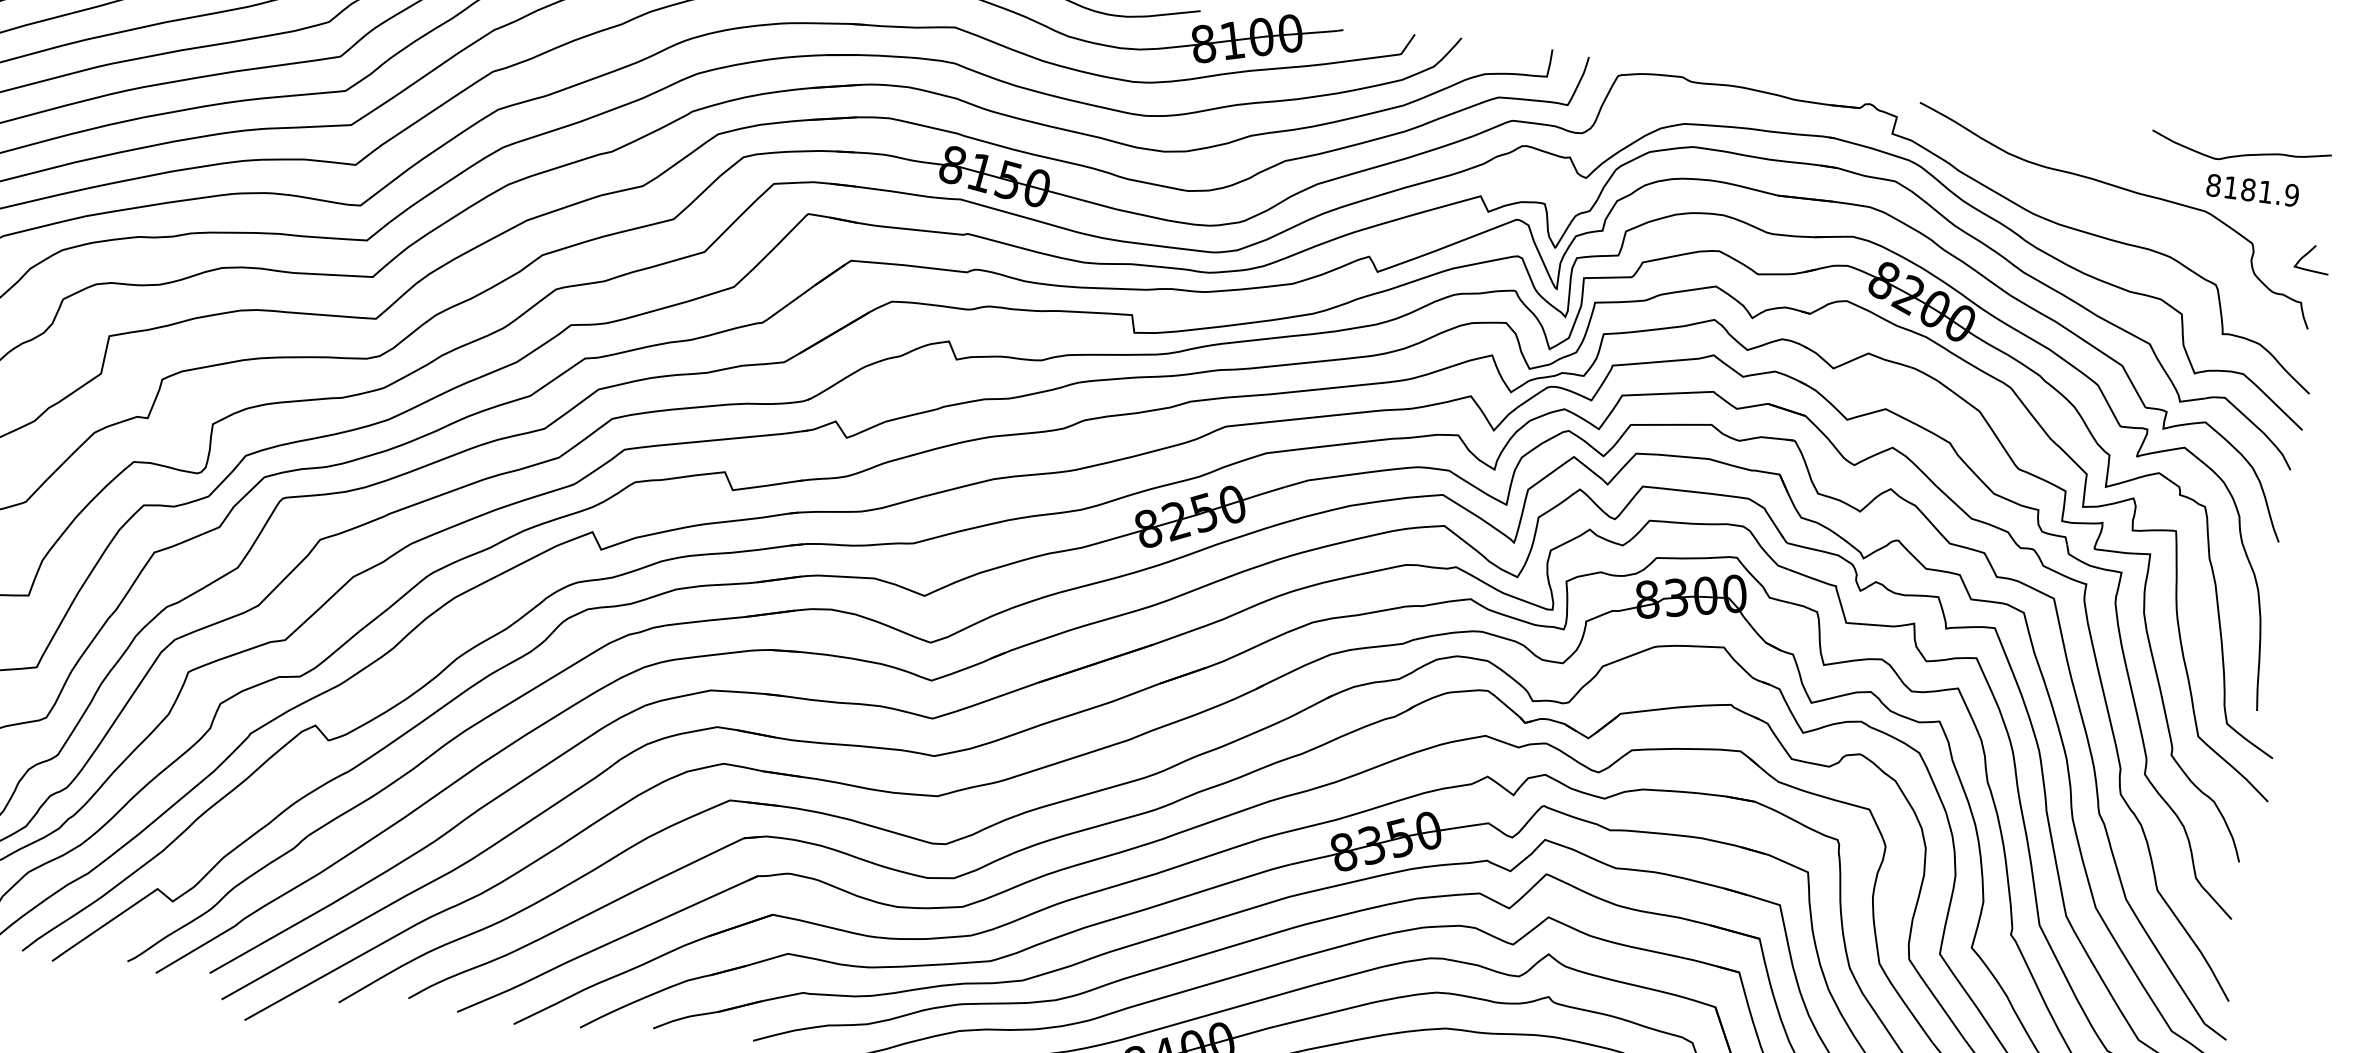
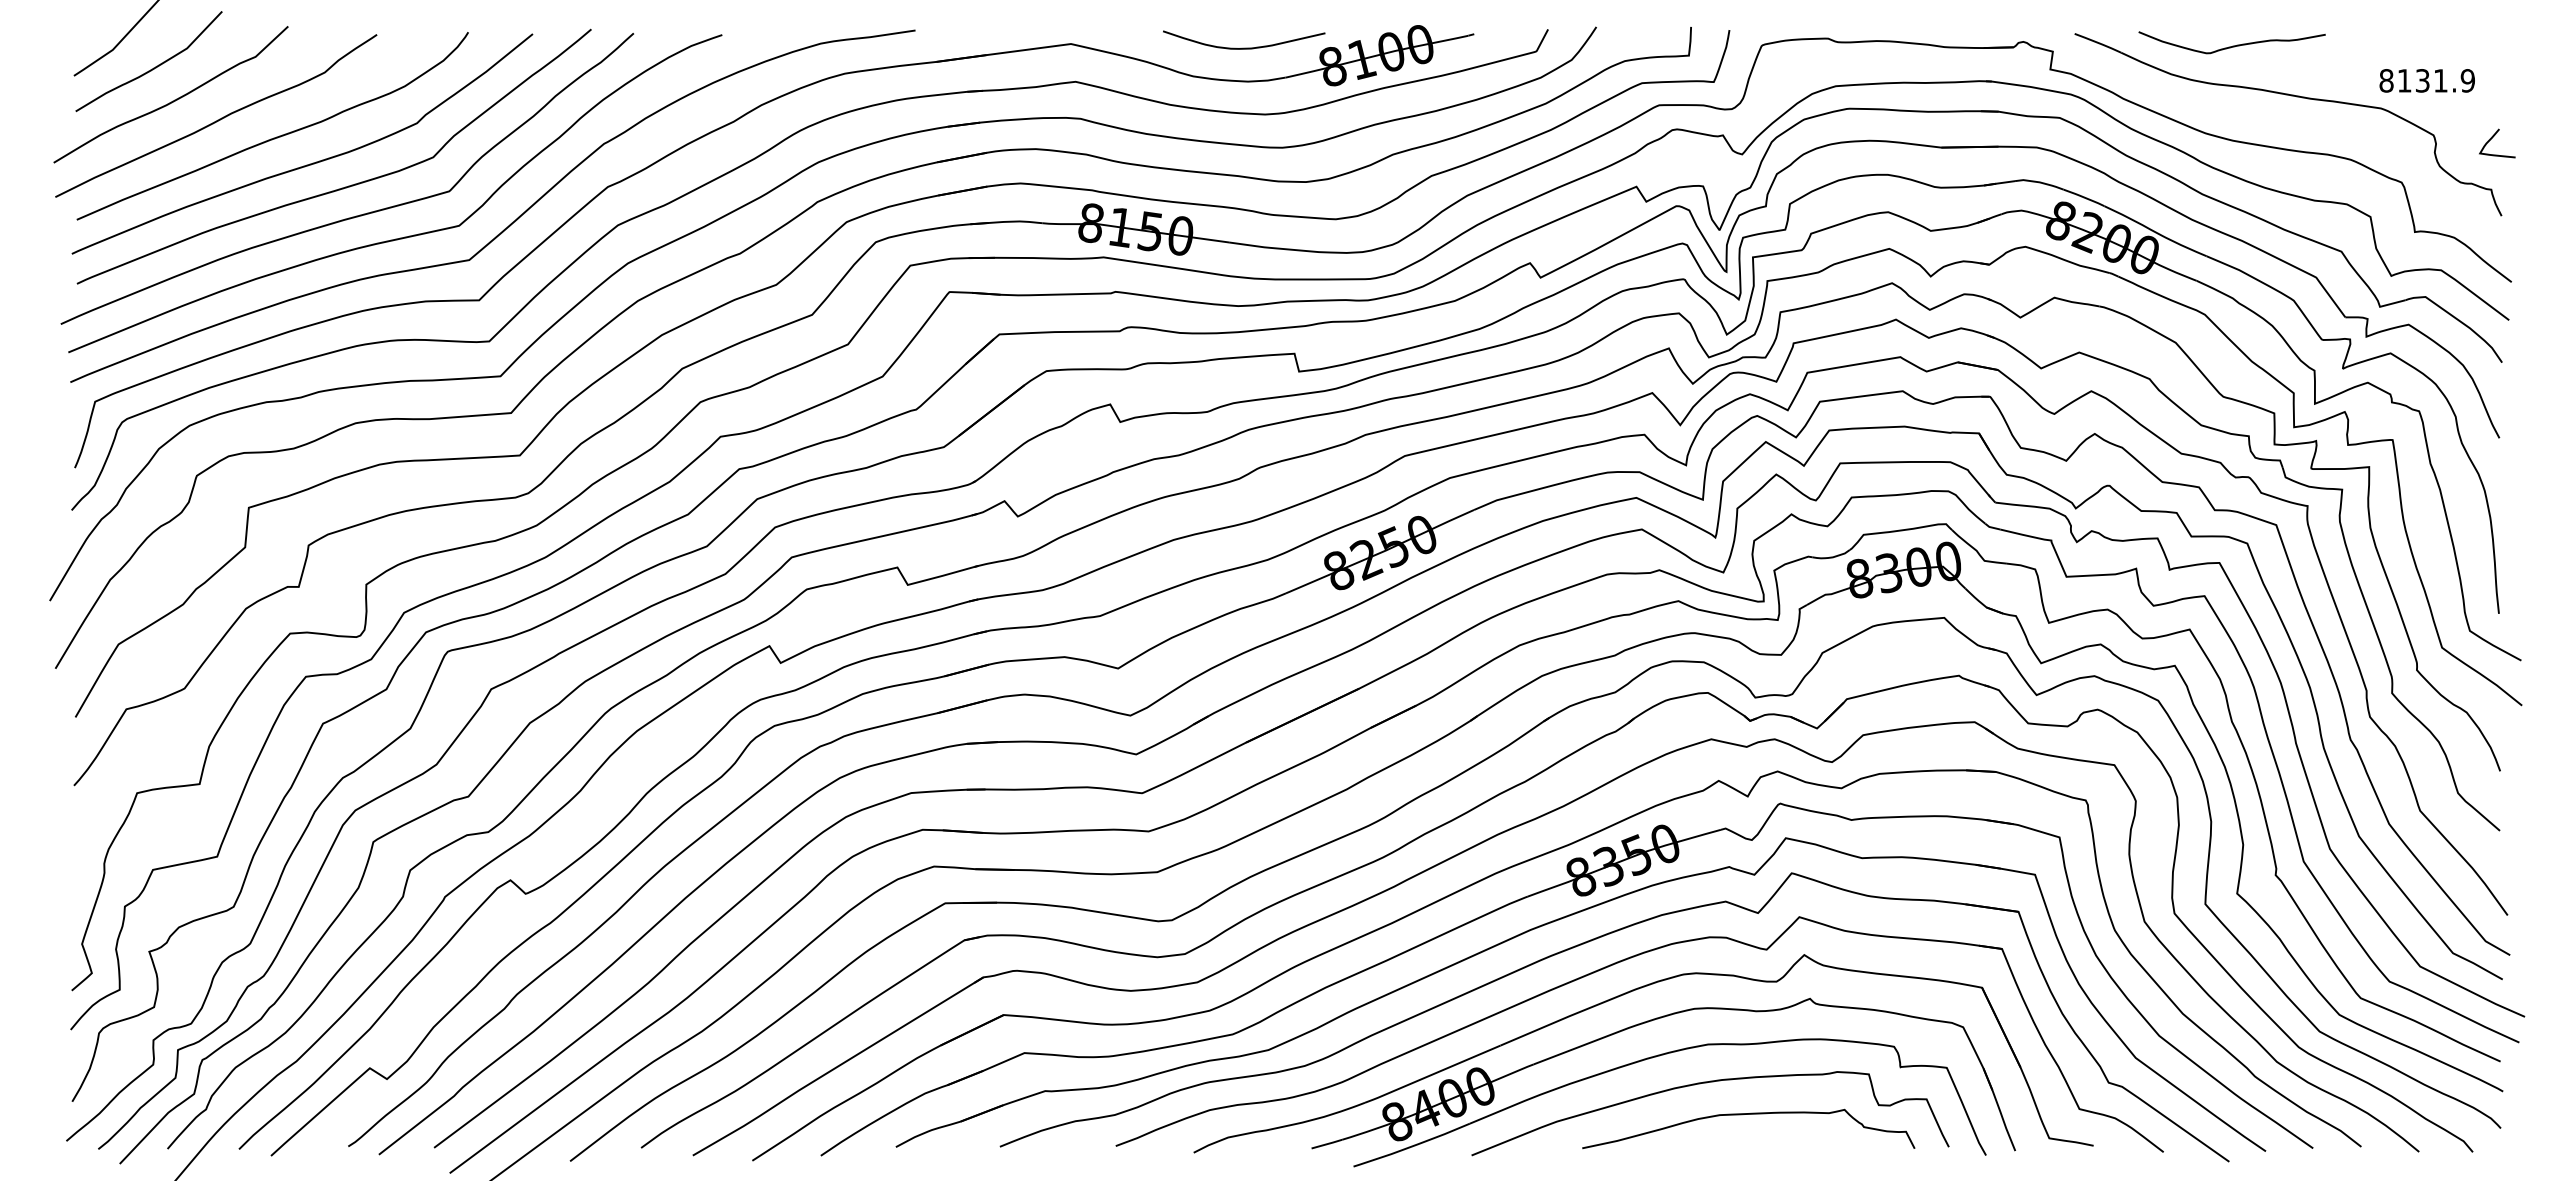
curve: (2241, 154) -> (2232, 45), moved
text: (2248, 189) -> (2422, 80), 8181.9 -> 8131.9

